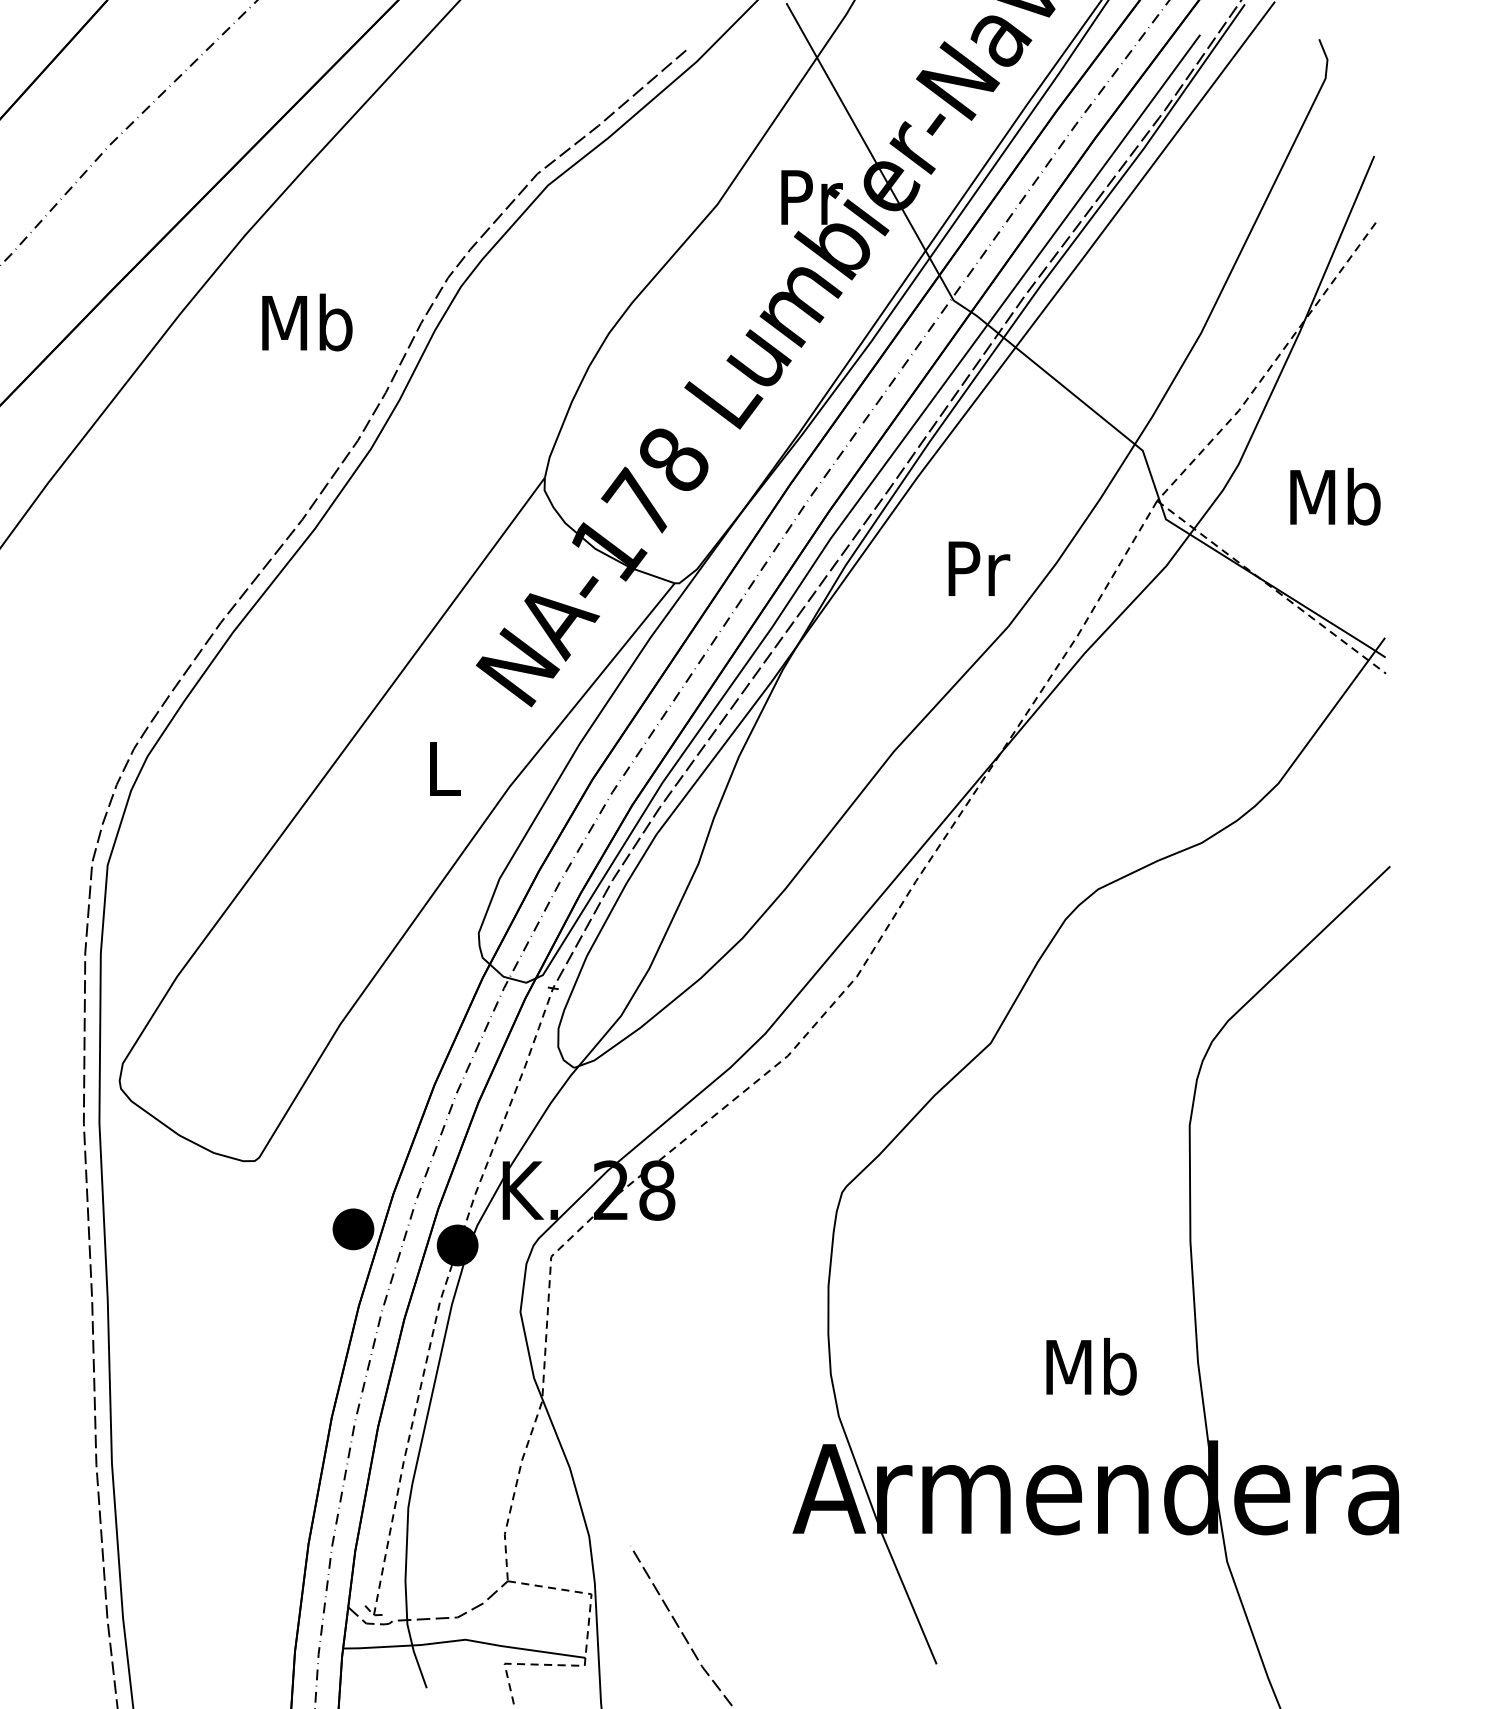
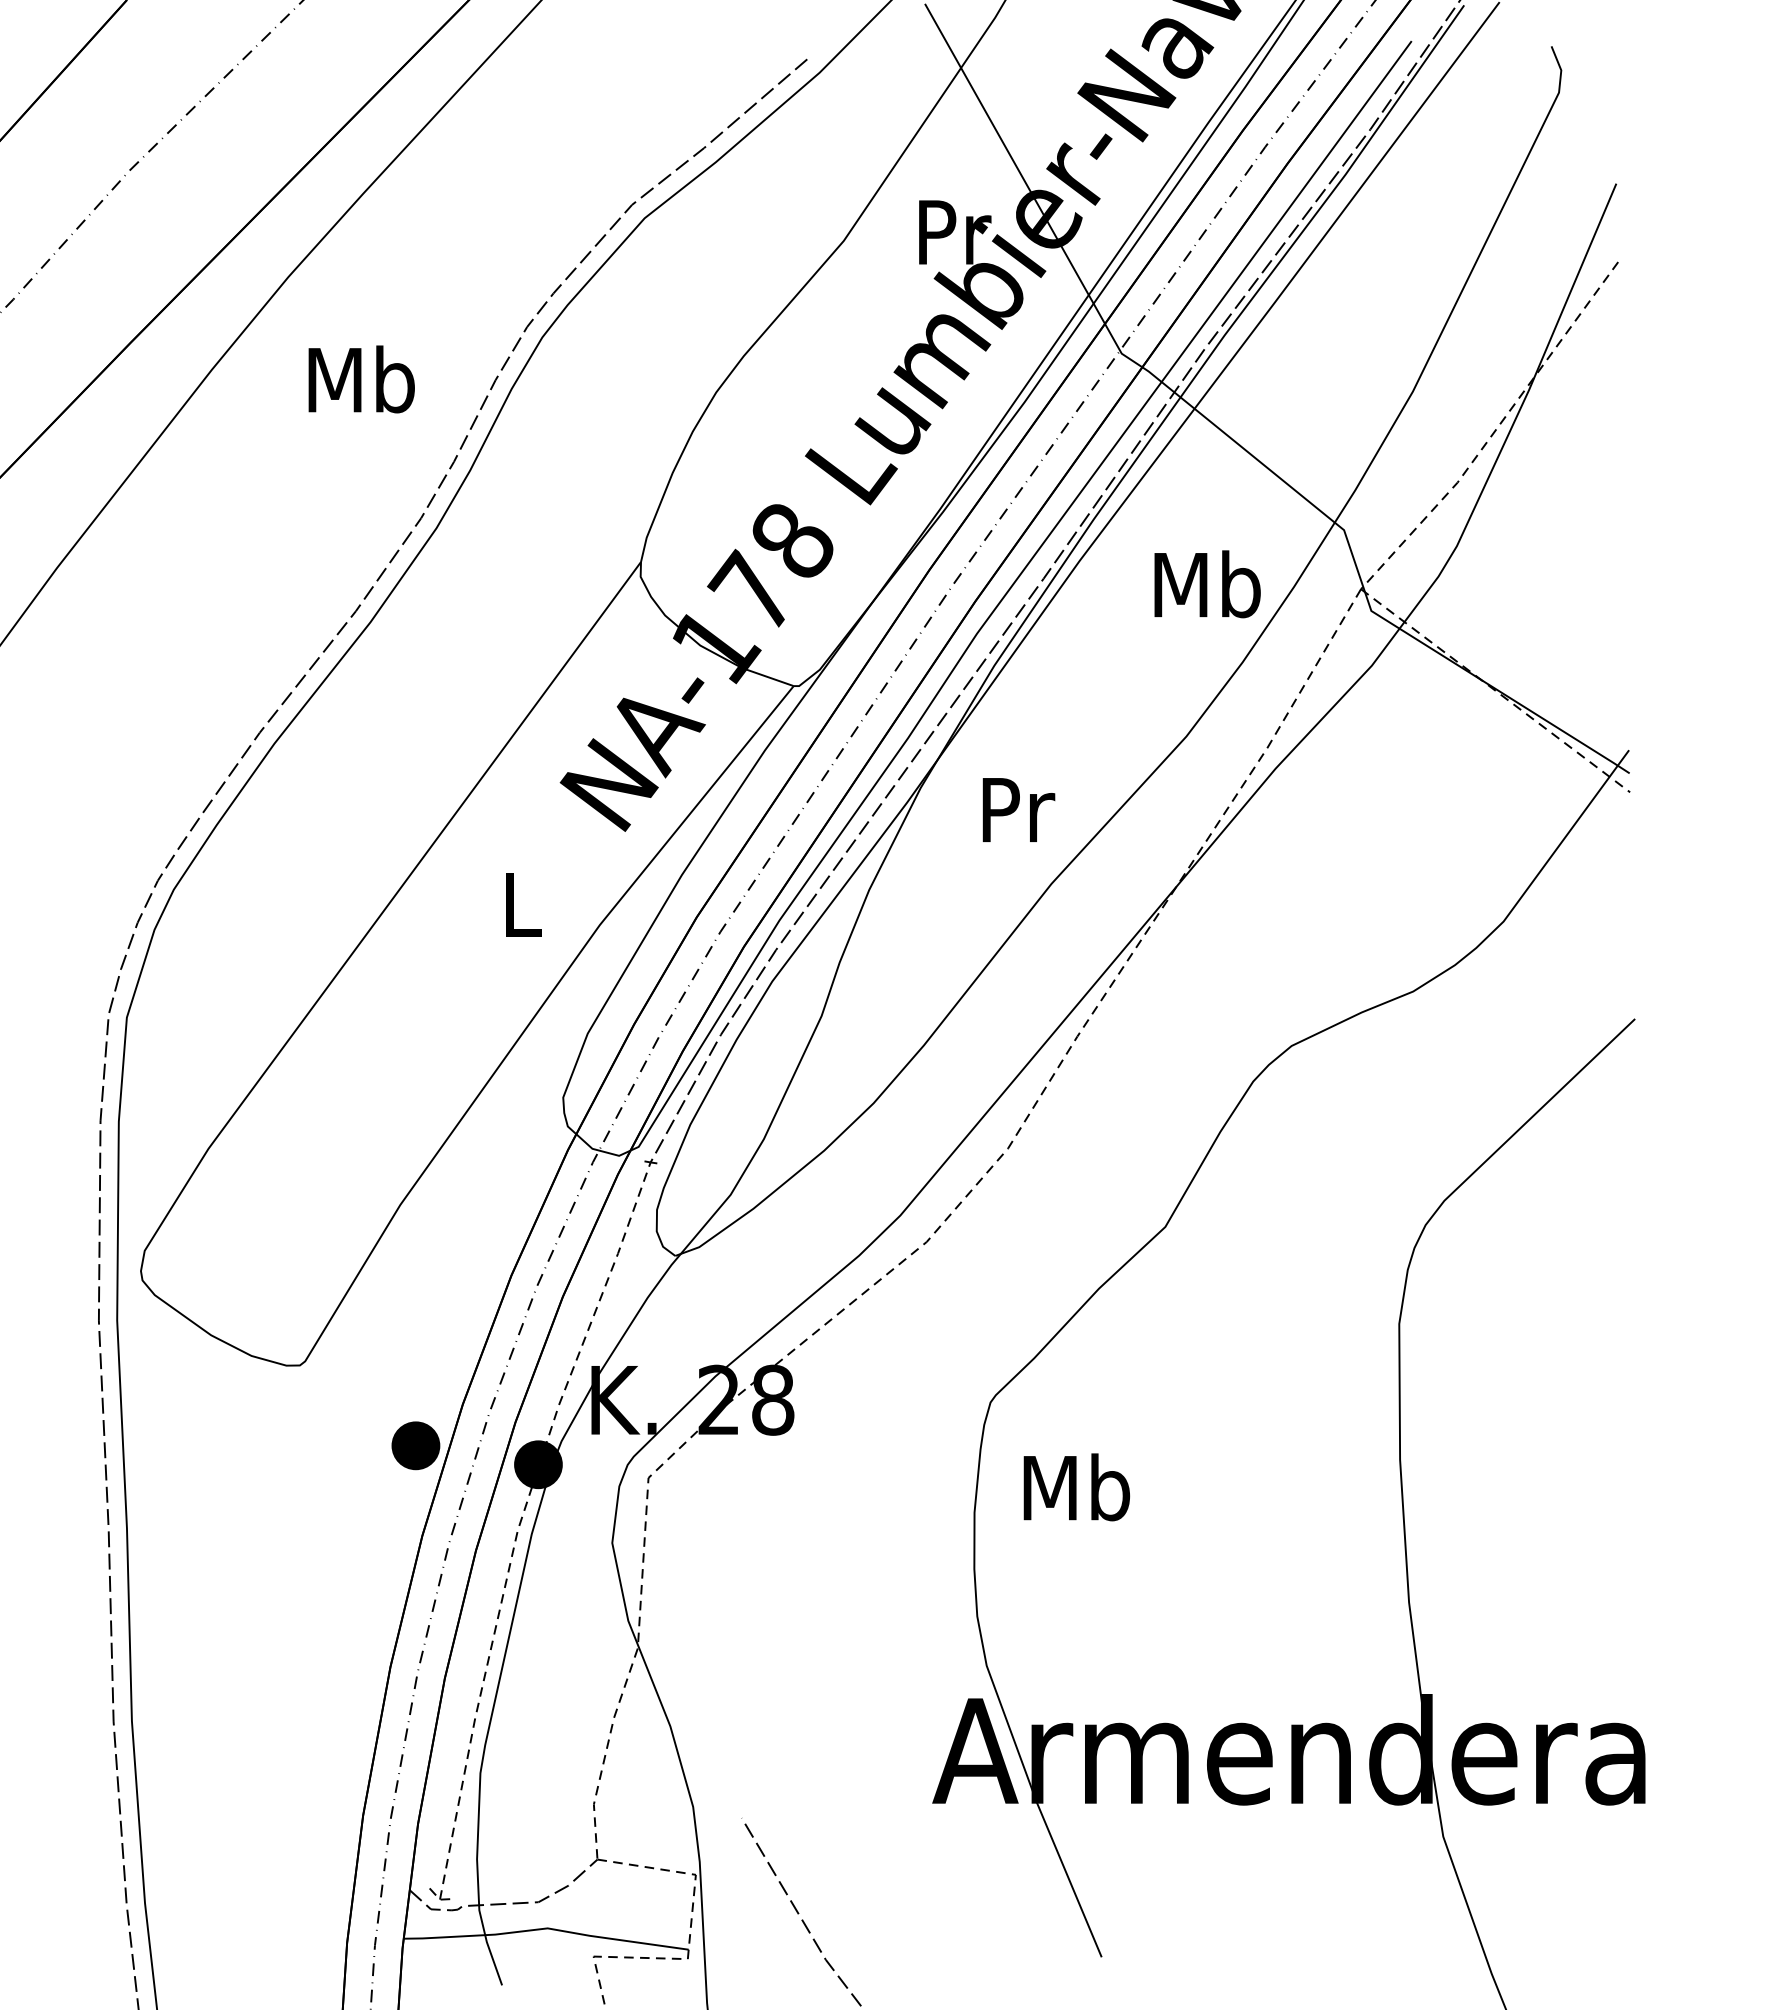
text: (1335, 496) -> (1207, 584), moved
text: (979, 568) -> (1018, 809), moved
text: (1091, 1366) -> (1076, 1487), moved

